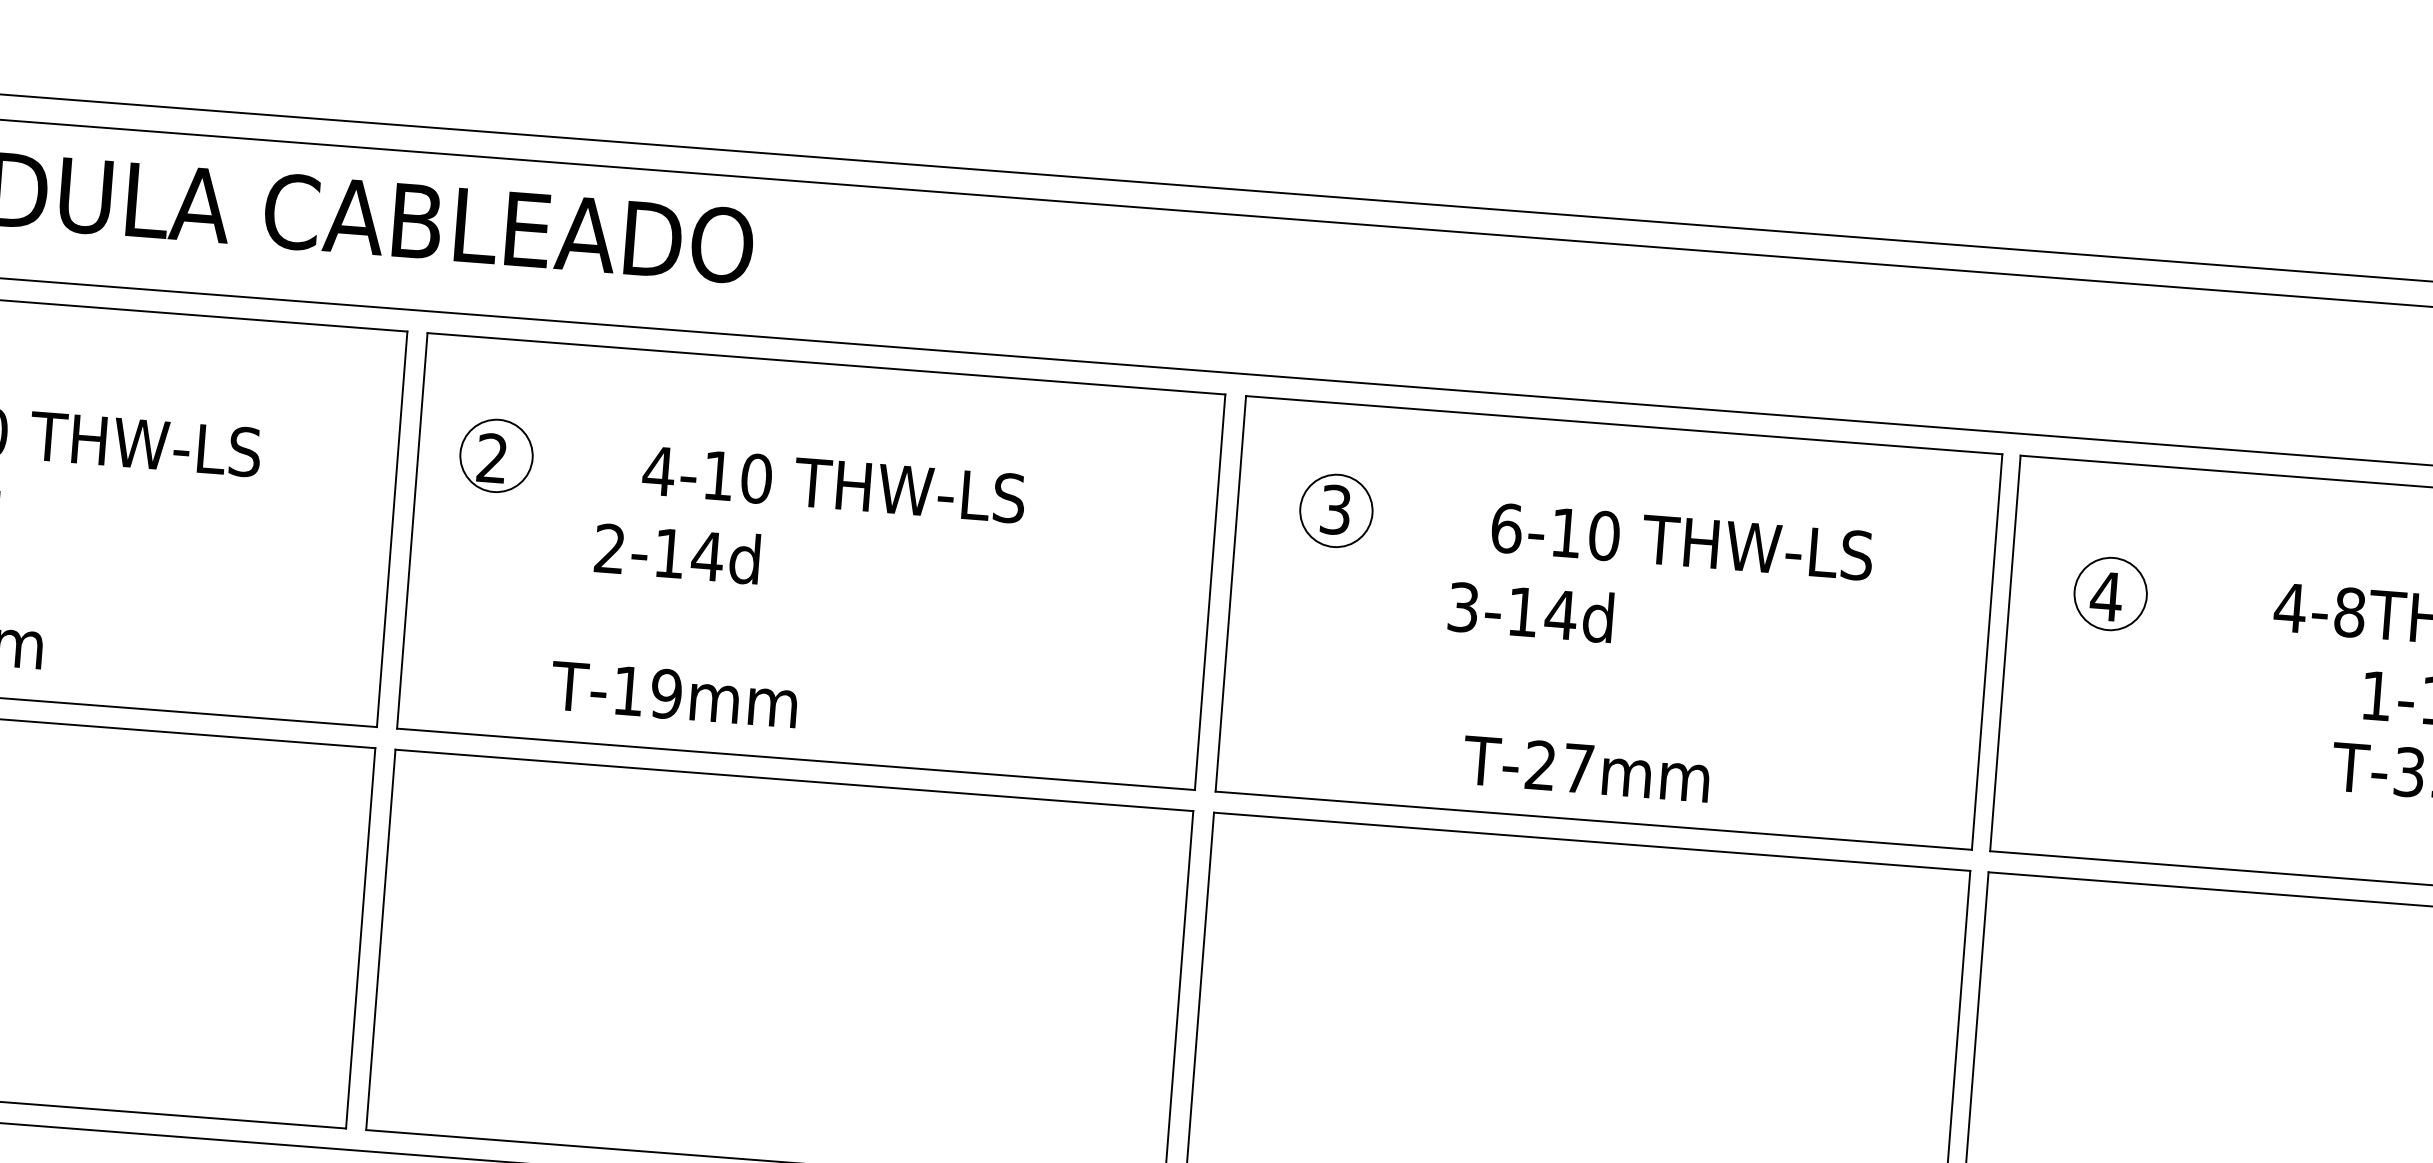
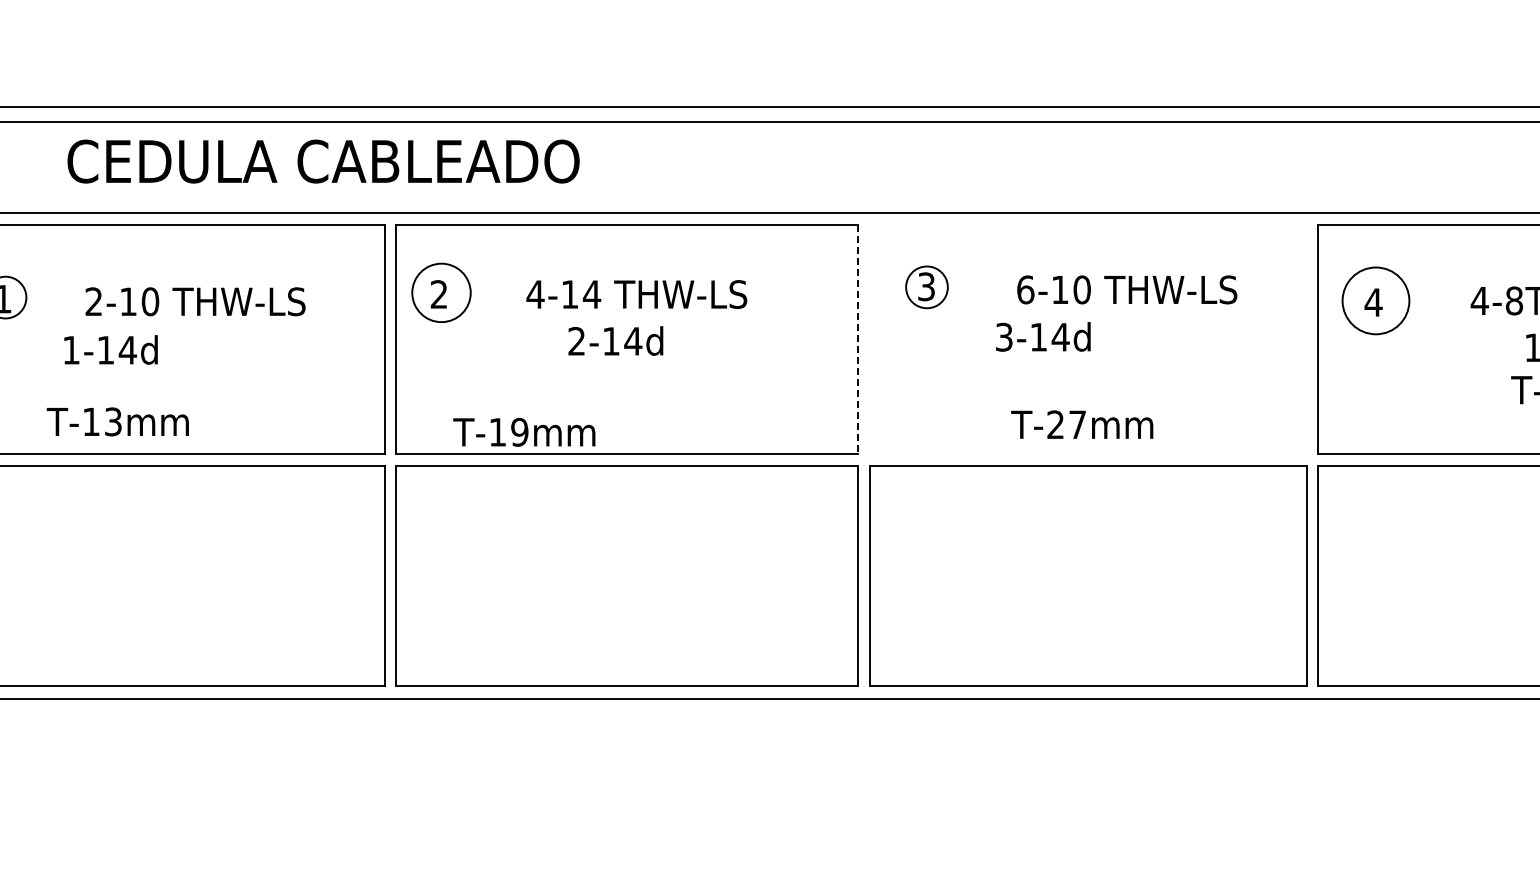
circle: (496, 455) -> (441, 292), size x1.4
text: (755, 478) -> (591, 294), 4-10 -> 4-14
text: (676, 552) -> (615, 340), moved
line: (1209, 593) -> (857, 340), solid -> dashed
circle: (2109, 593) -> (1375, 300), size x1.6
part: (1608, 622) -> (1088, 339), removed
text: (674, 693) -> (524, 431), moved

